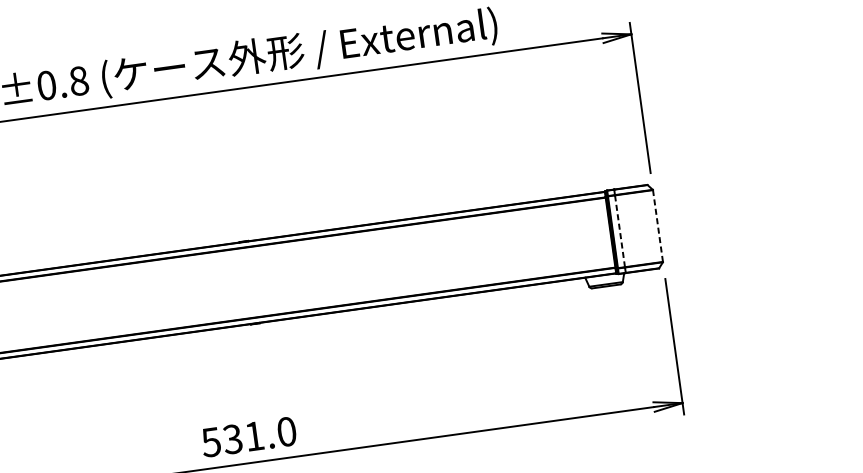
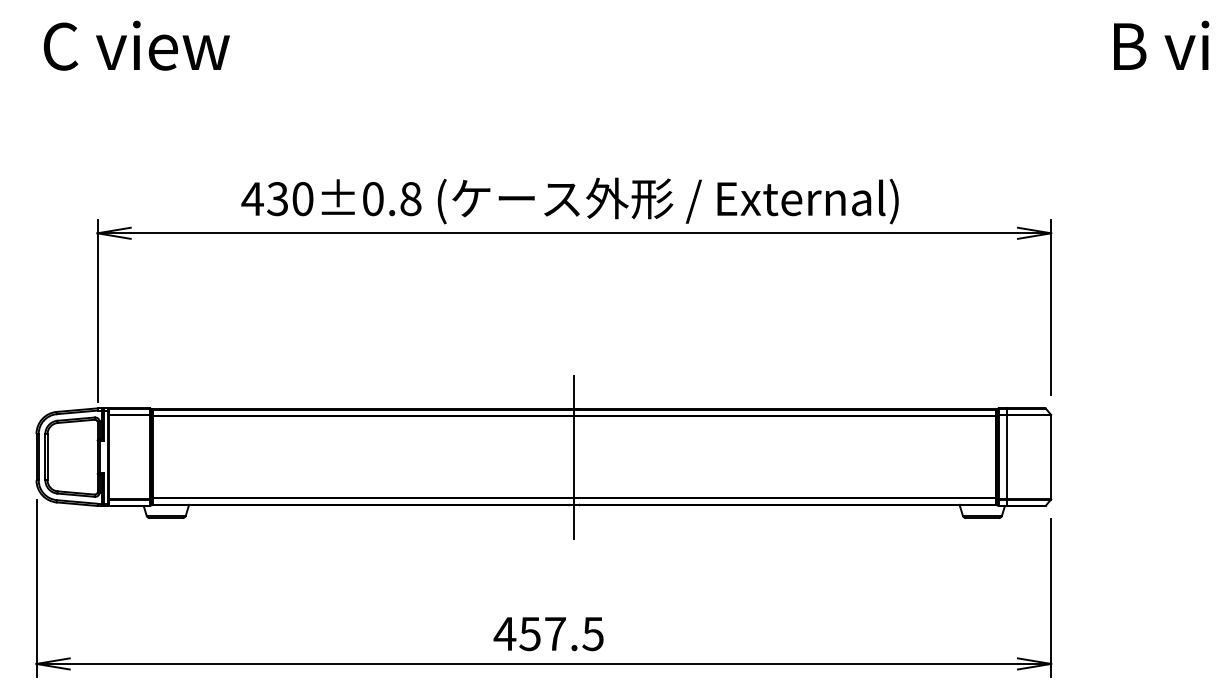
line: (658, 226) -> (1051, 457), dashed -> solid
line: (619, 231) -> (1006, 457), dashed -> solid
line: (249, 282) -> (574, 456), added
text: (248, 436) -> (548, 633), 531.0 -> 457.5

